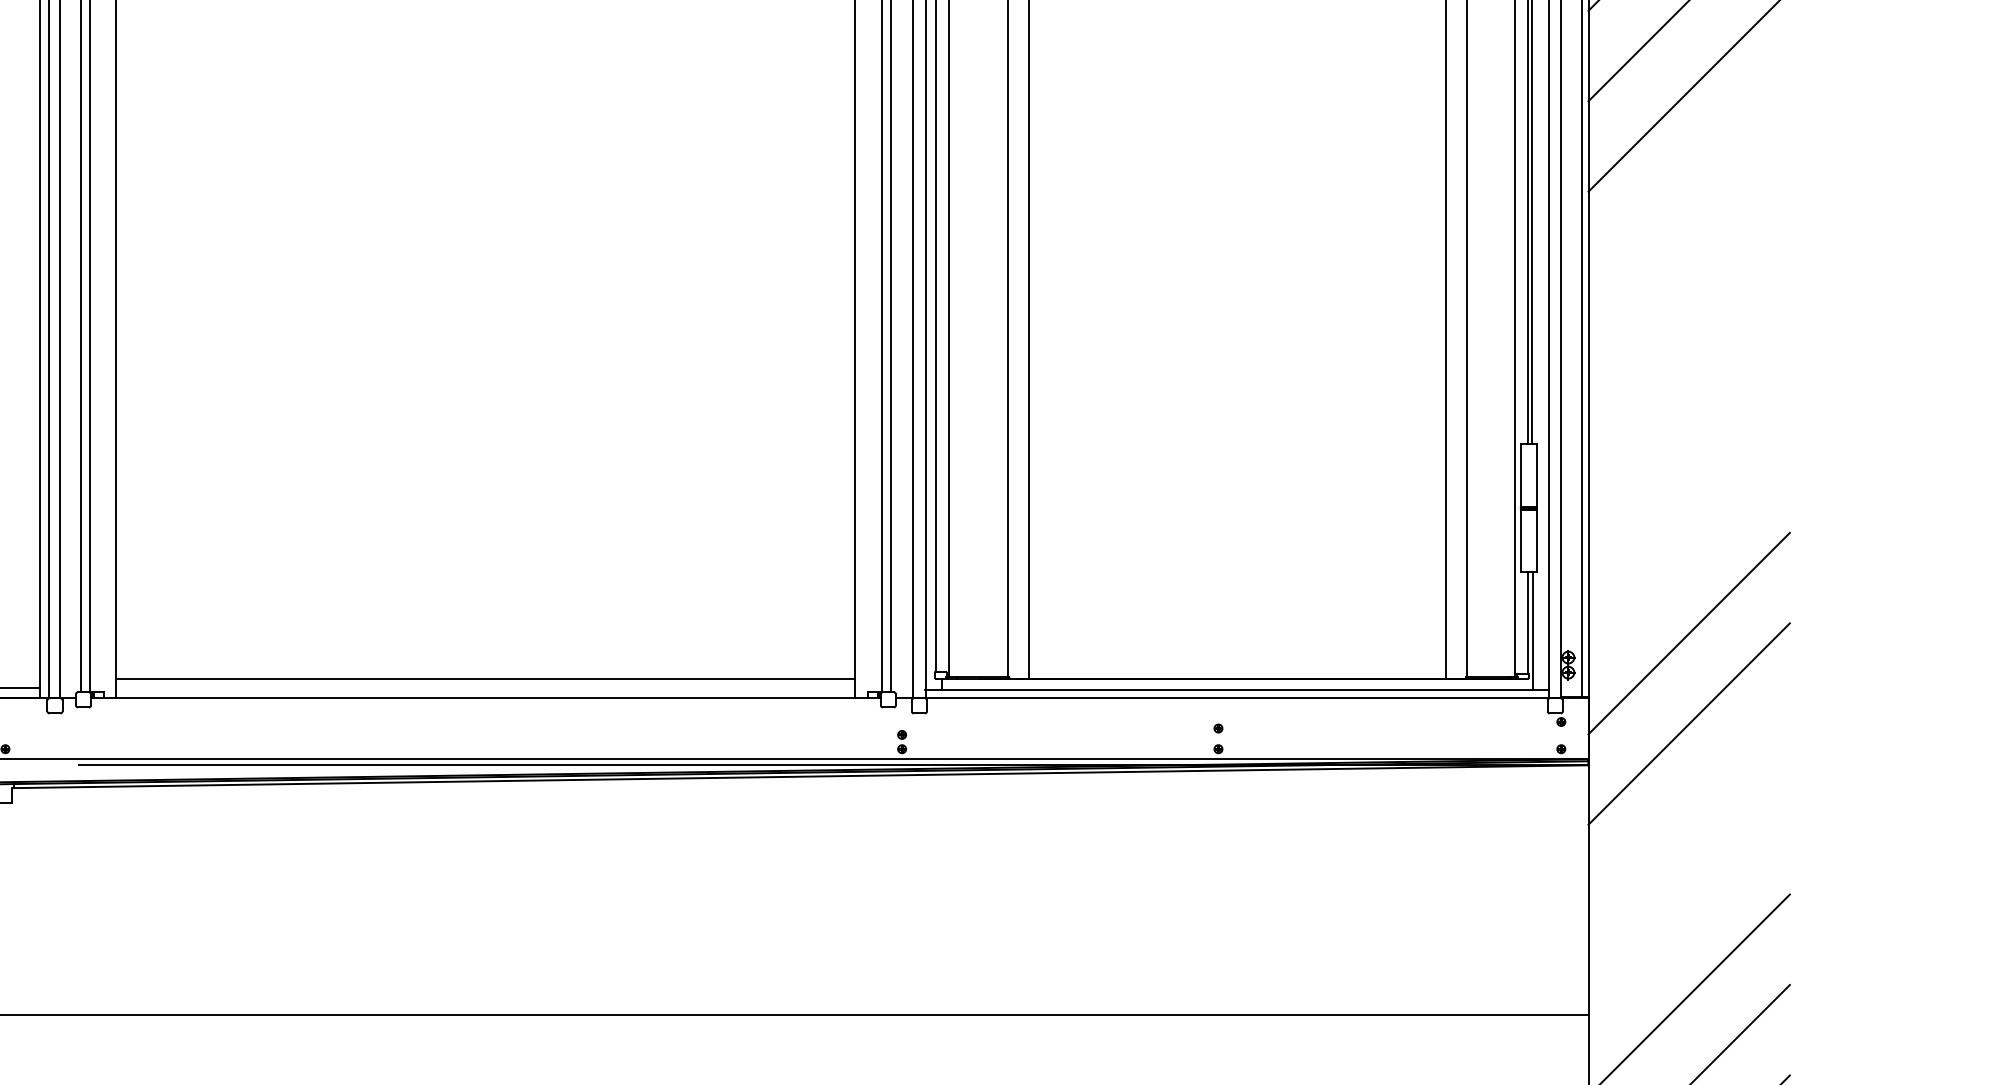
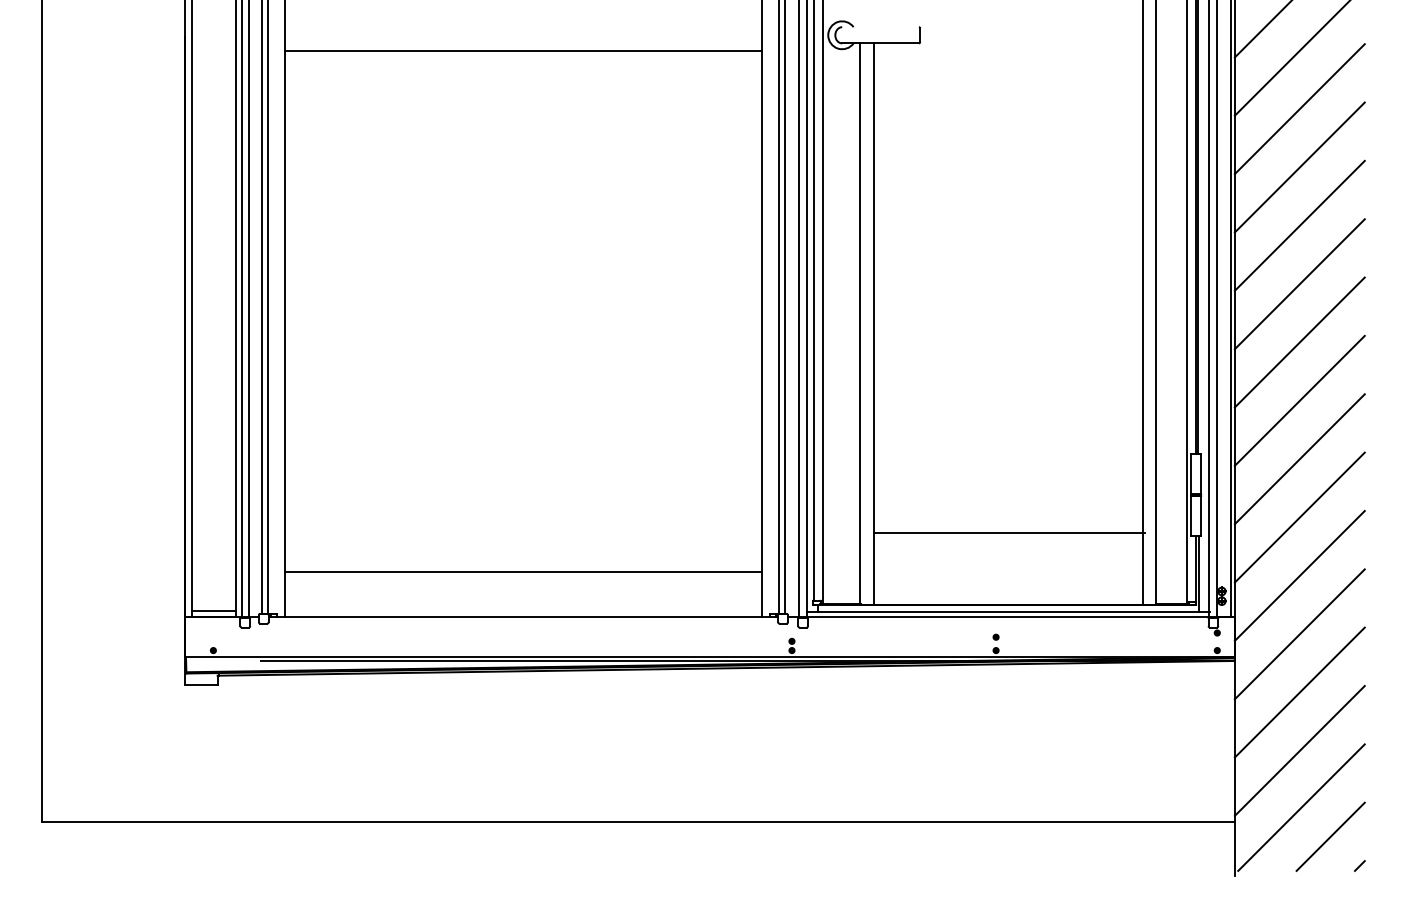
line: (1688, 181) -> (1299, 284), added
line: (1688, 271) -> (1299, 342), added
line: (1688, 361) -> (1299, 400), added
line: (1688, 453) -> (1299, 459), added
line: (1688, 542) -> (1299, 517), added
line: (1239, 566) -> (1009, 532), added
line: (484, 677) -> (522, 571), moved
line: (1688, 814) -> (1299, 692), added
line: (1688, 904) -> (1299, 750), added

